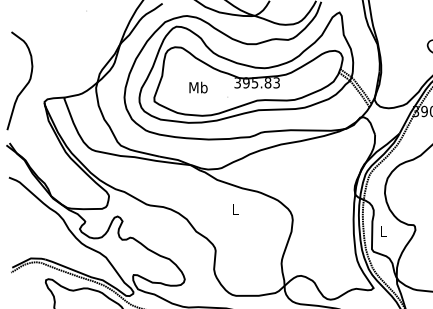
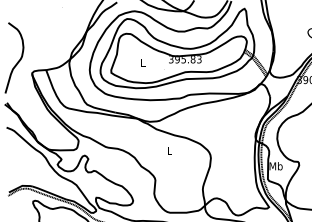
text: (198, 87) -> (143, 62), Mb -> L
text: (383, 231) -> (276, 166), L -> Mb

